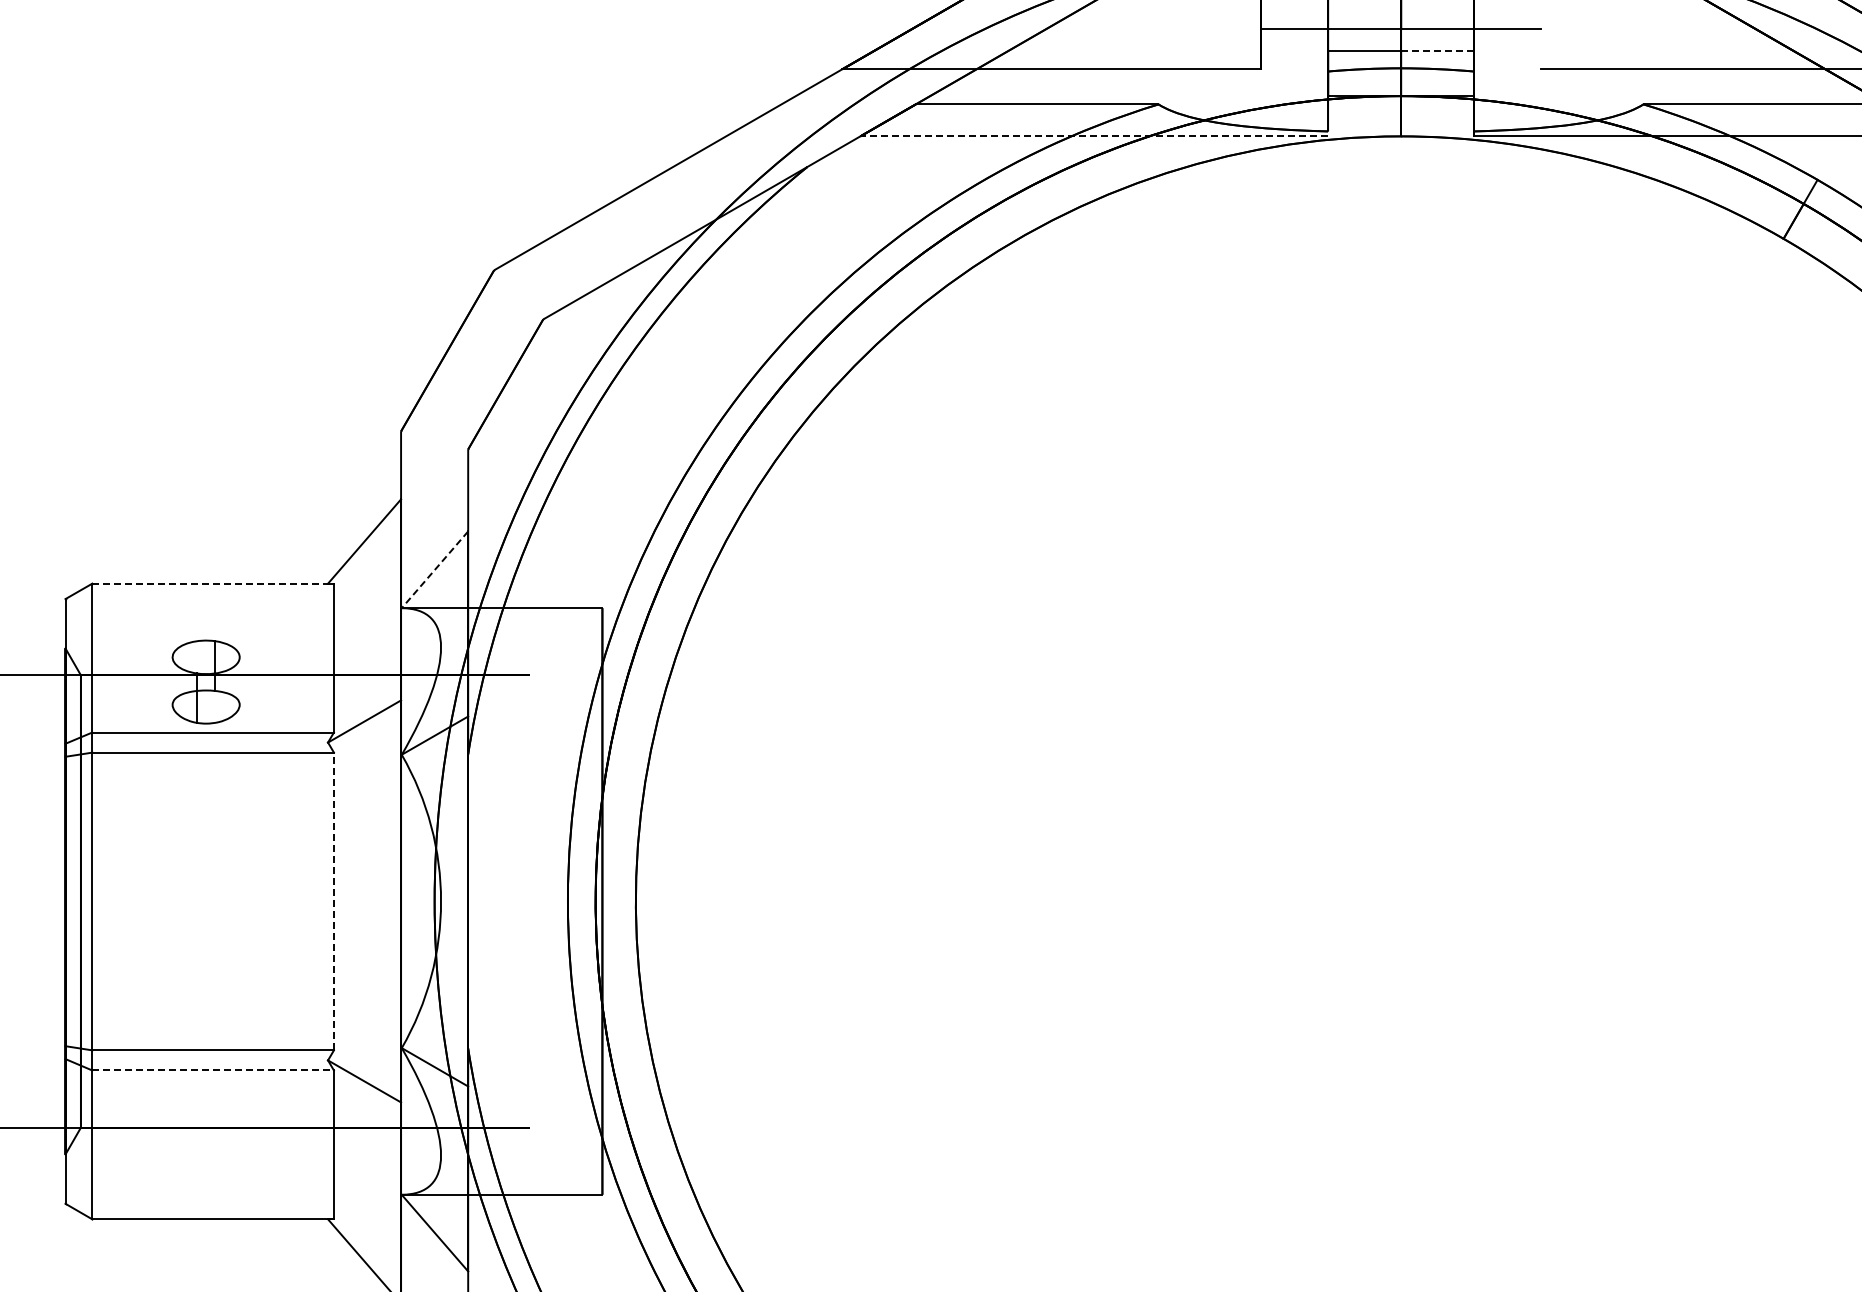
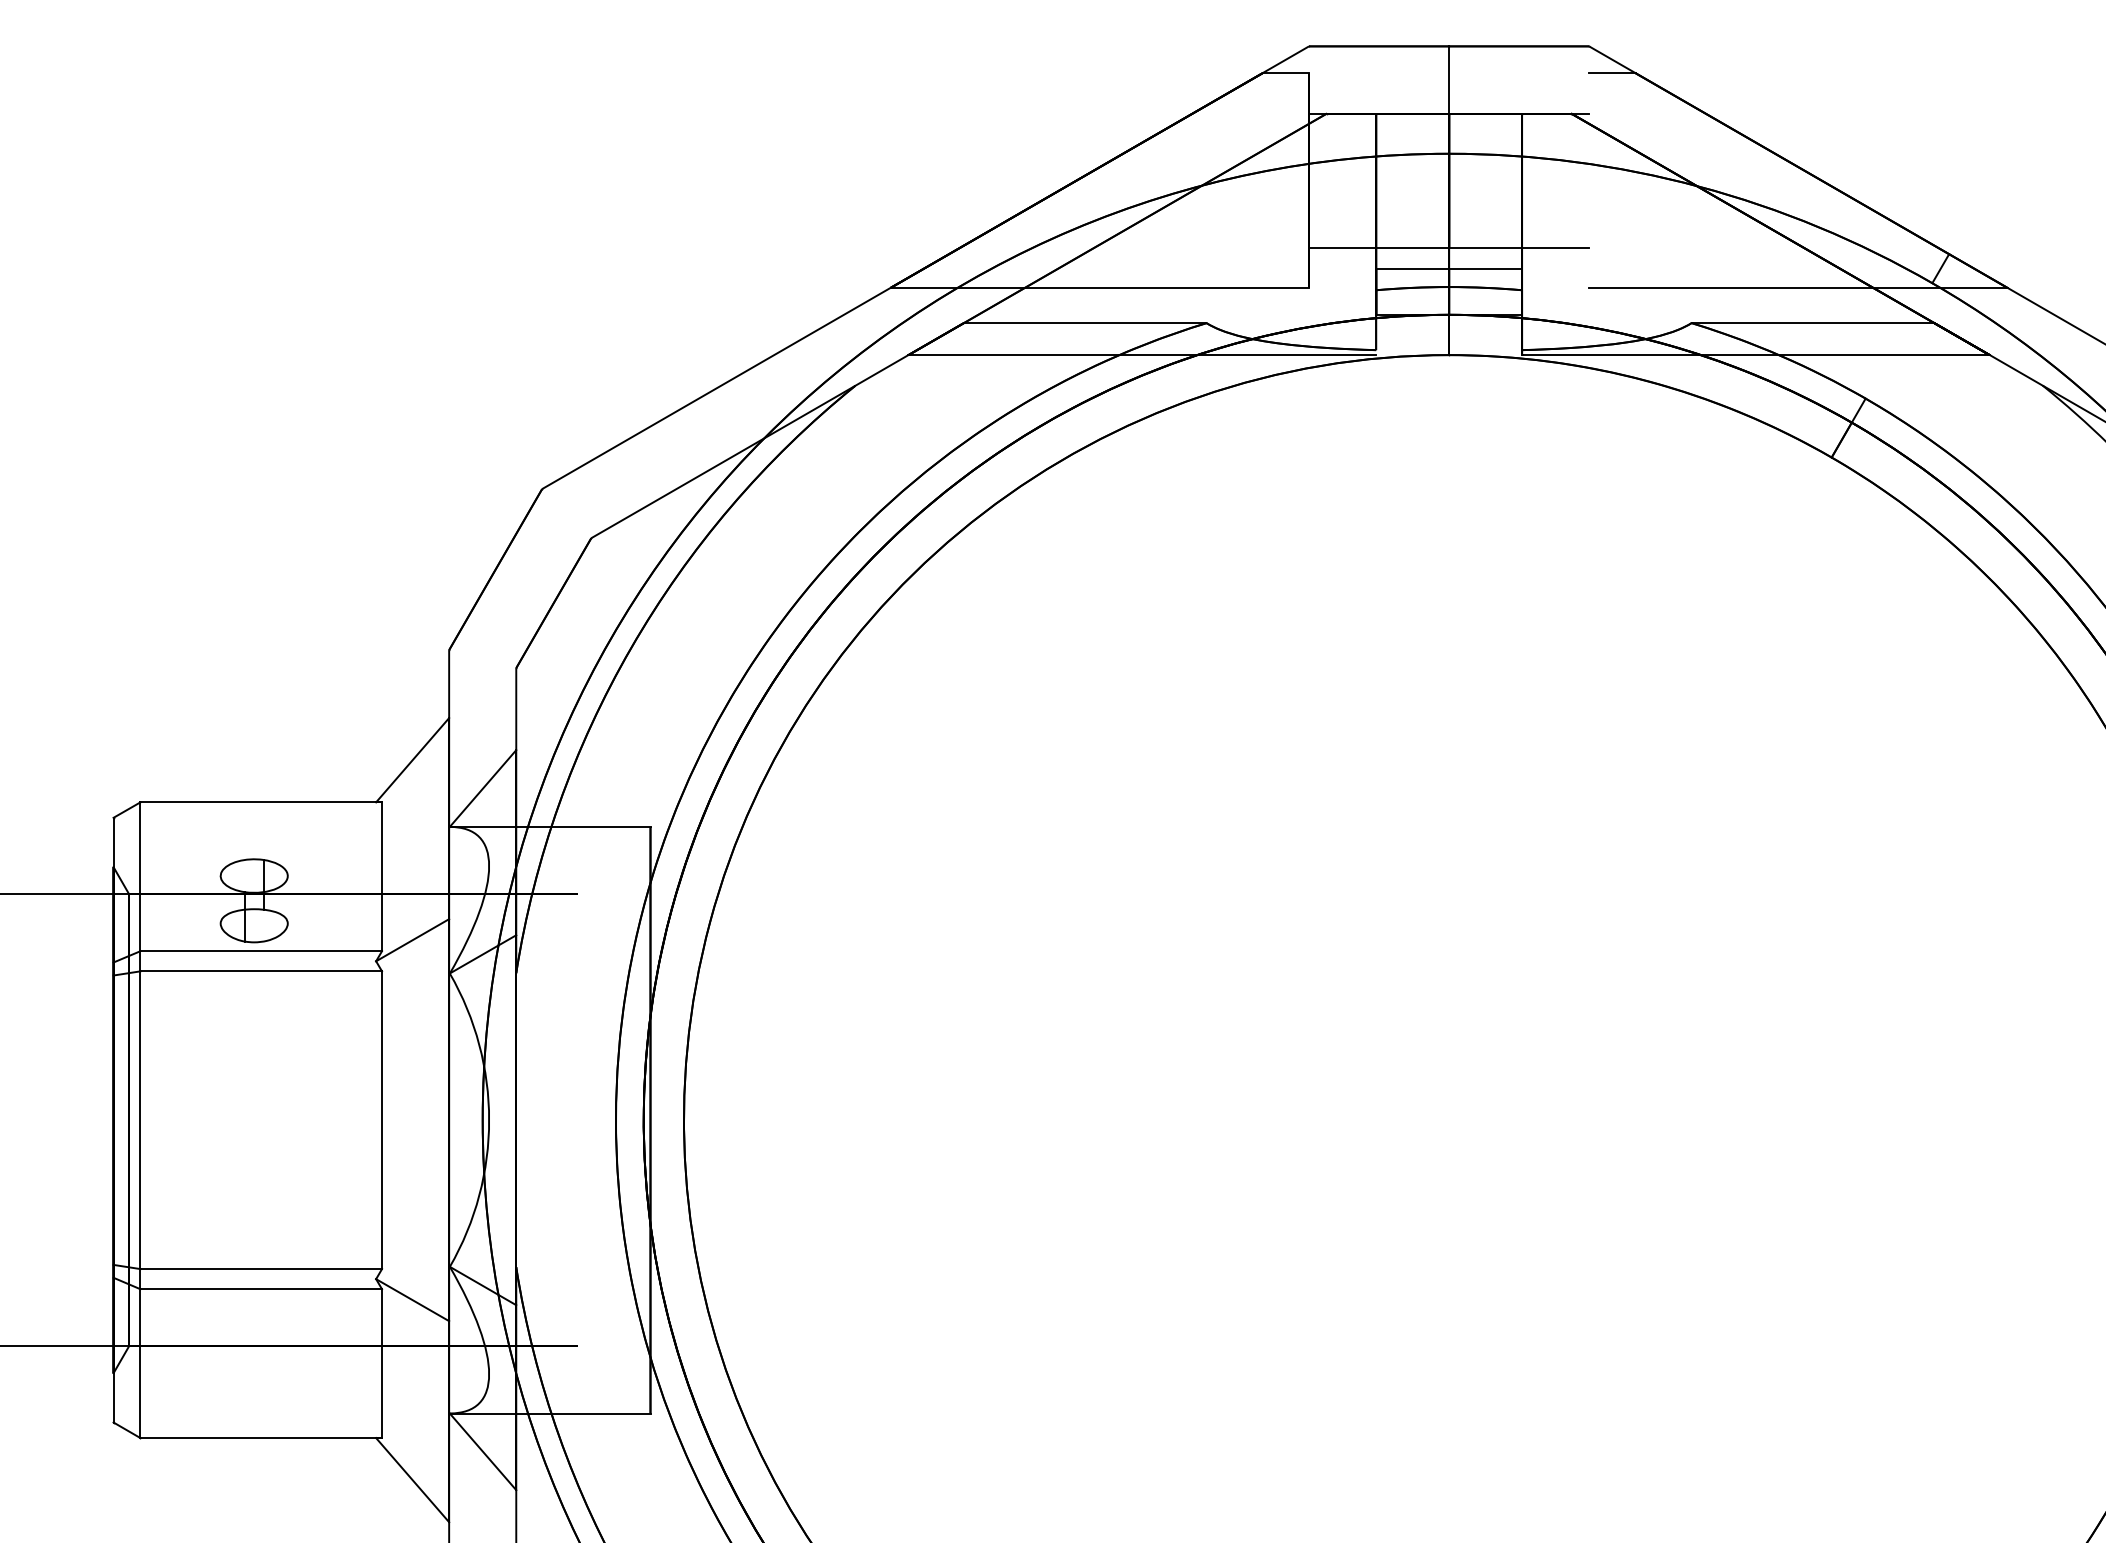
line: (1437, 50) -> (1485, 269), dashed -> solid
line: (1094, 136) -> (1142, 355), dashed -> solid
line: (435, 569) -> (483, 788), dashed -> solid
line: (213, 583) -> (261, 802), dashed -> solid
line: (334, 901) -> (382, 1120), dashed -> solid
line: (213, 1070) -> (261, 1289), dashed -> solid

